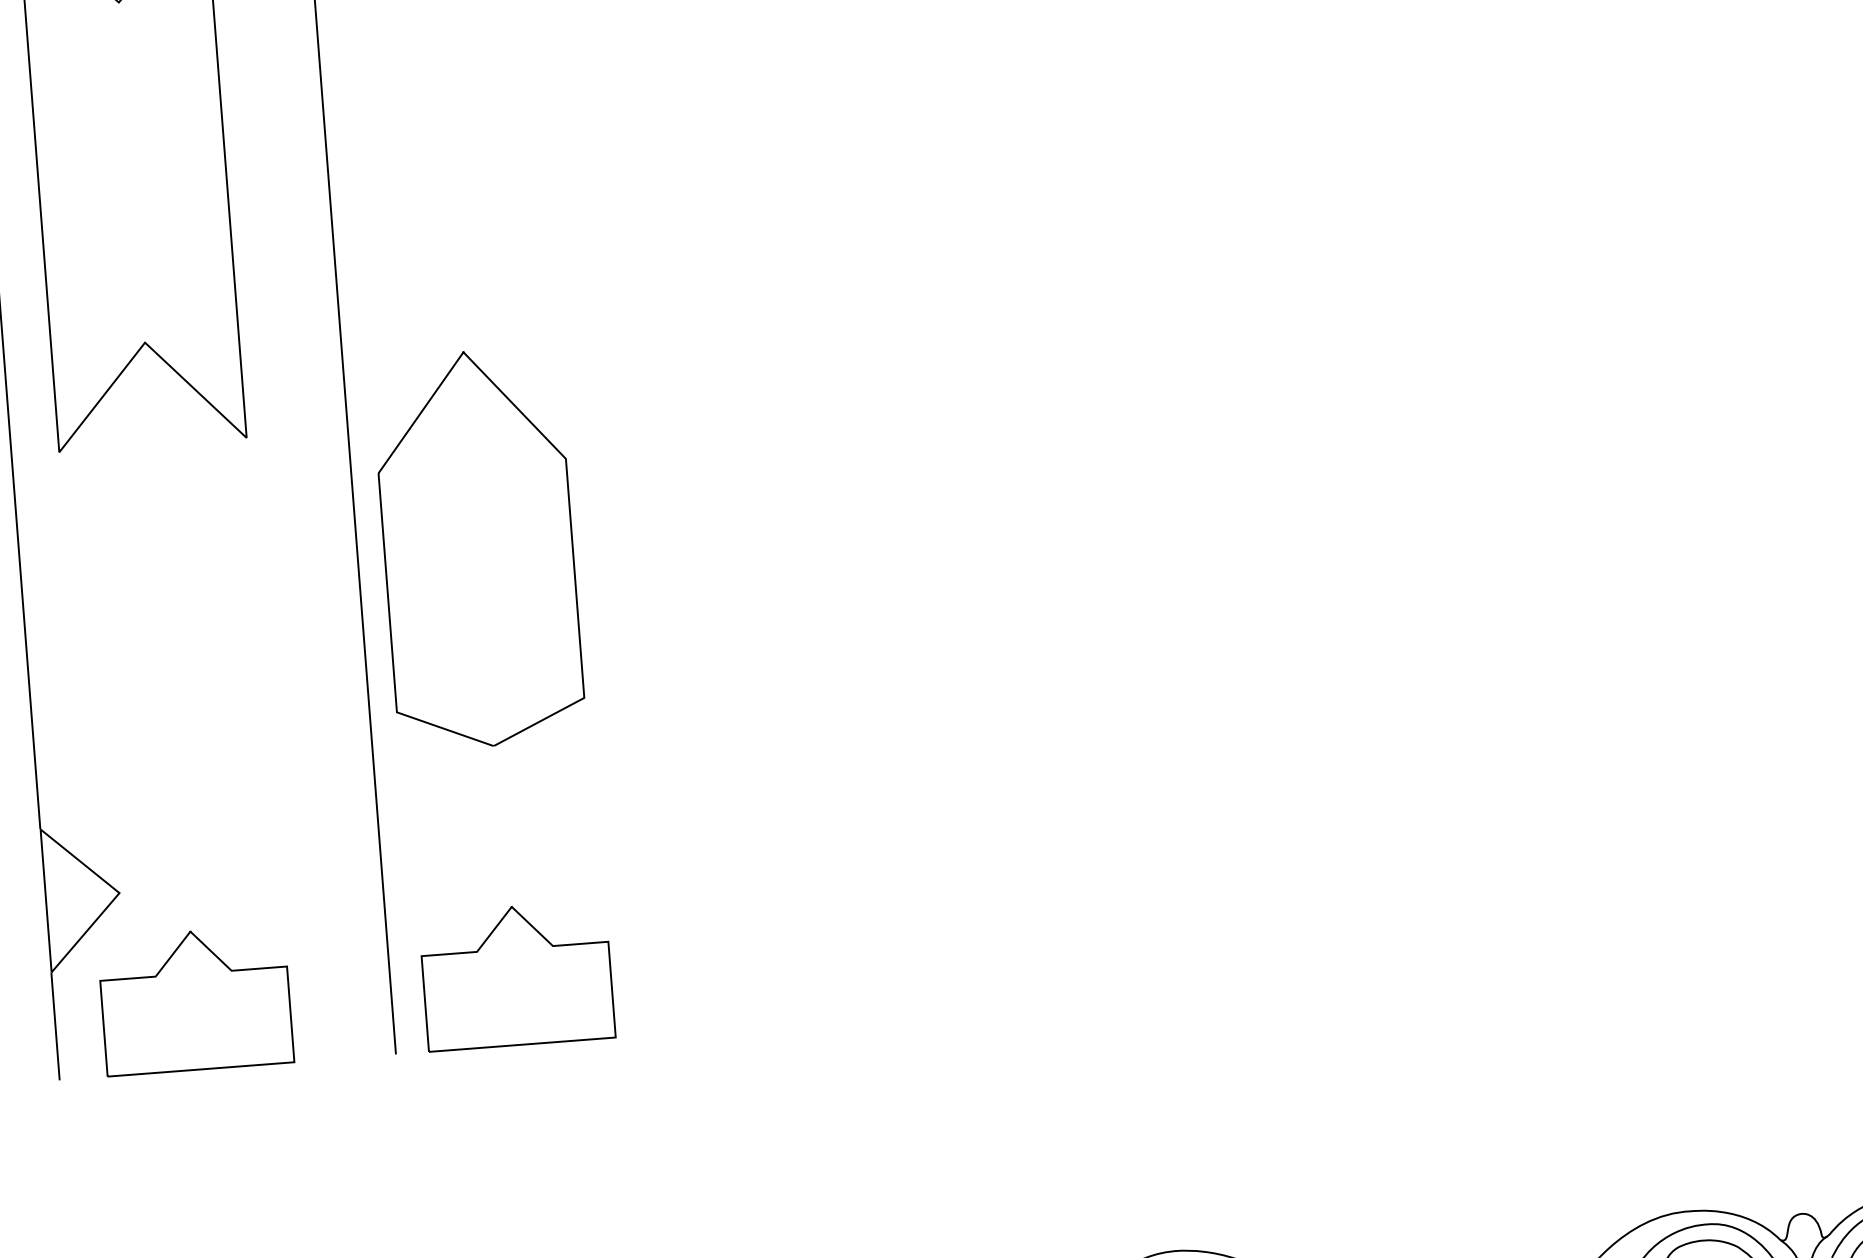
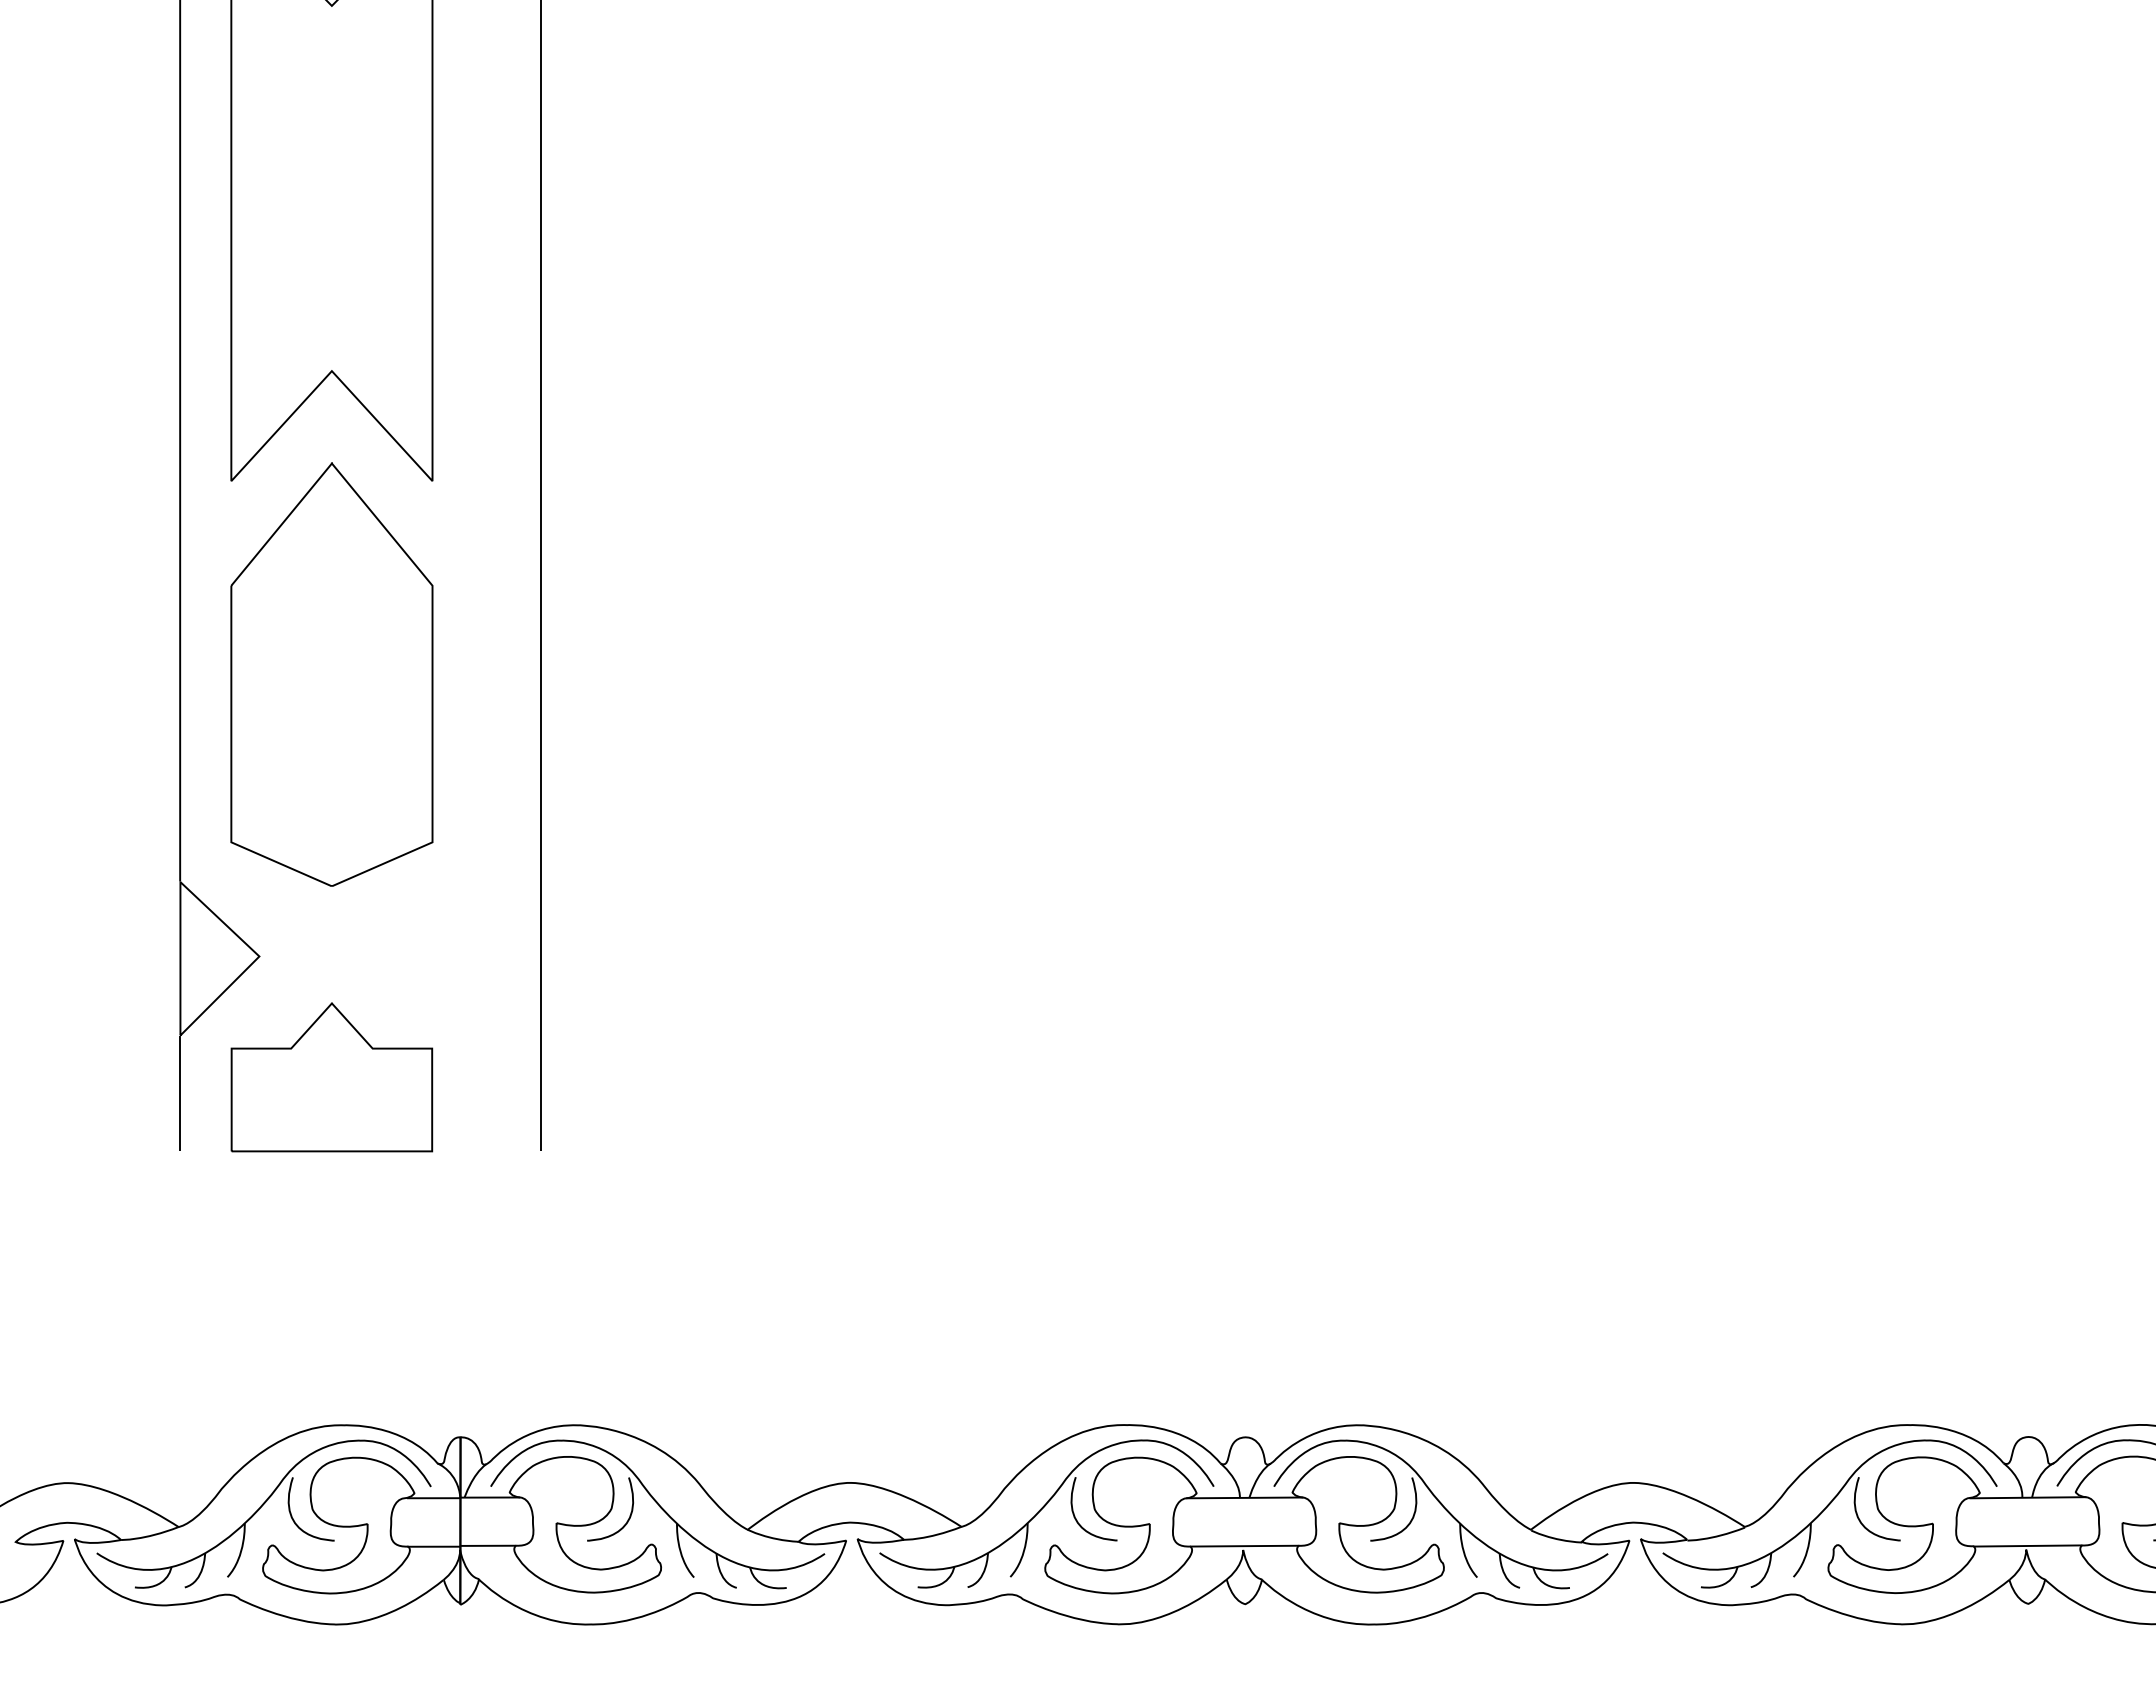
part: (478, 548) -> (331, 674), moved
part: (516, 975) -> (676, 1077), removed

